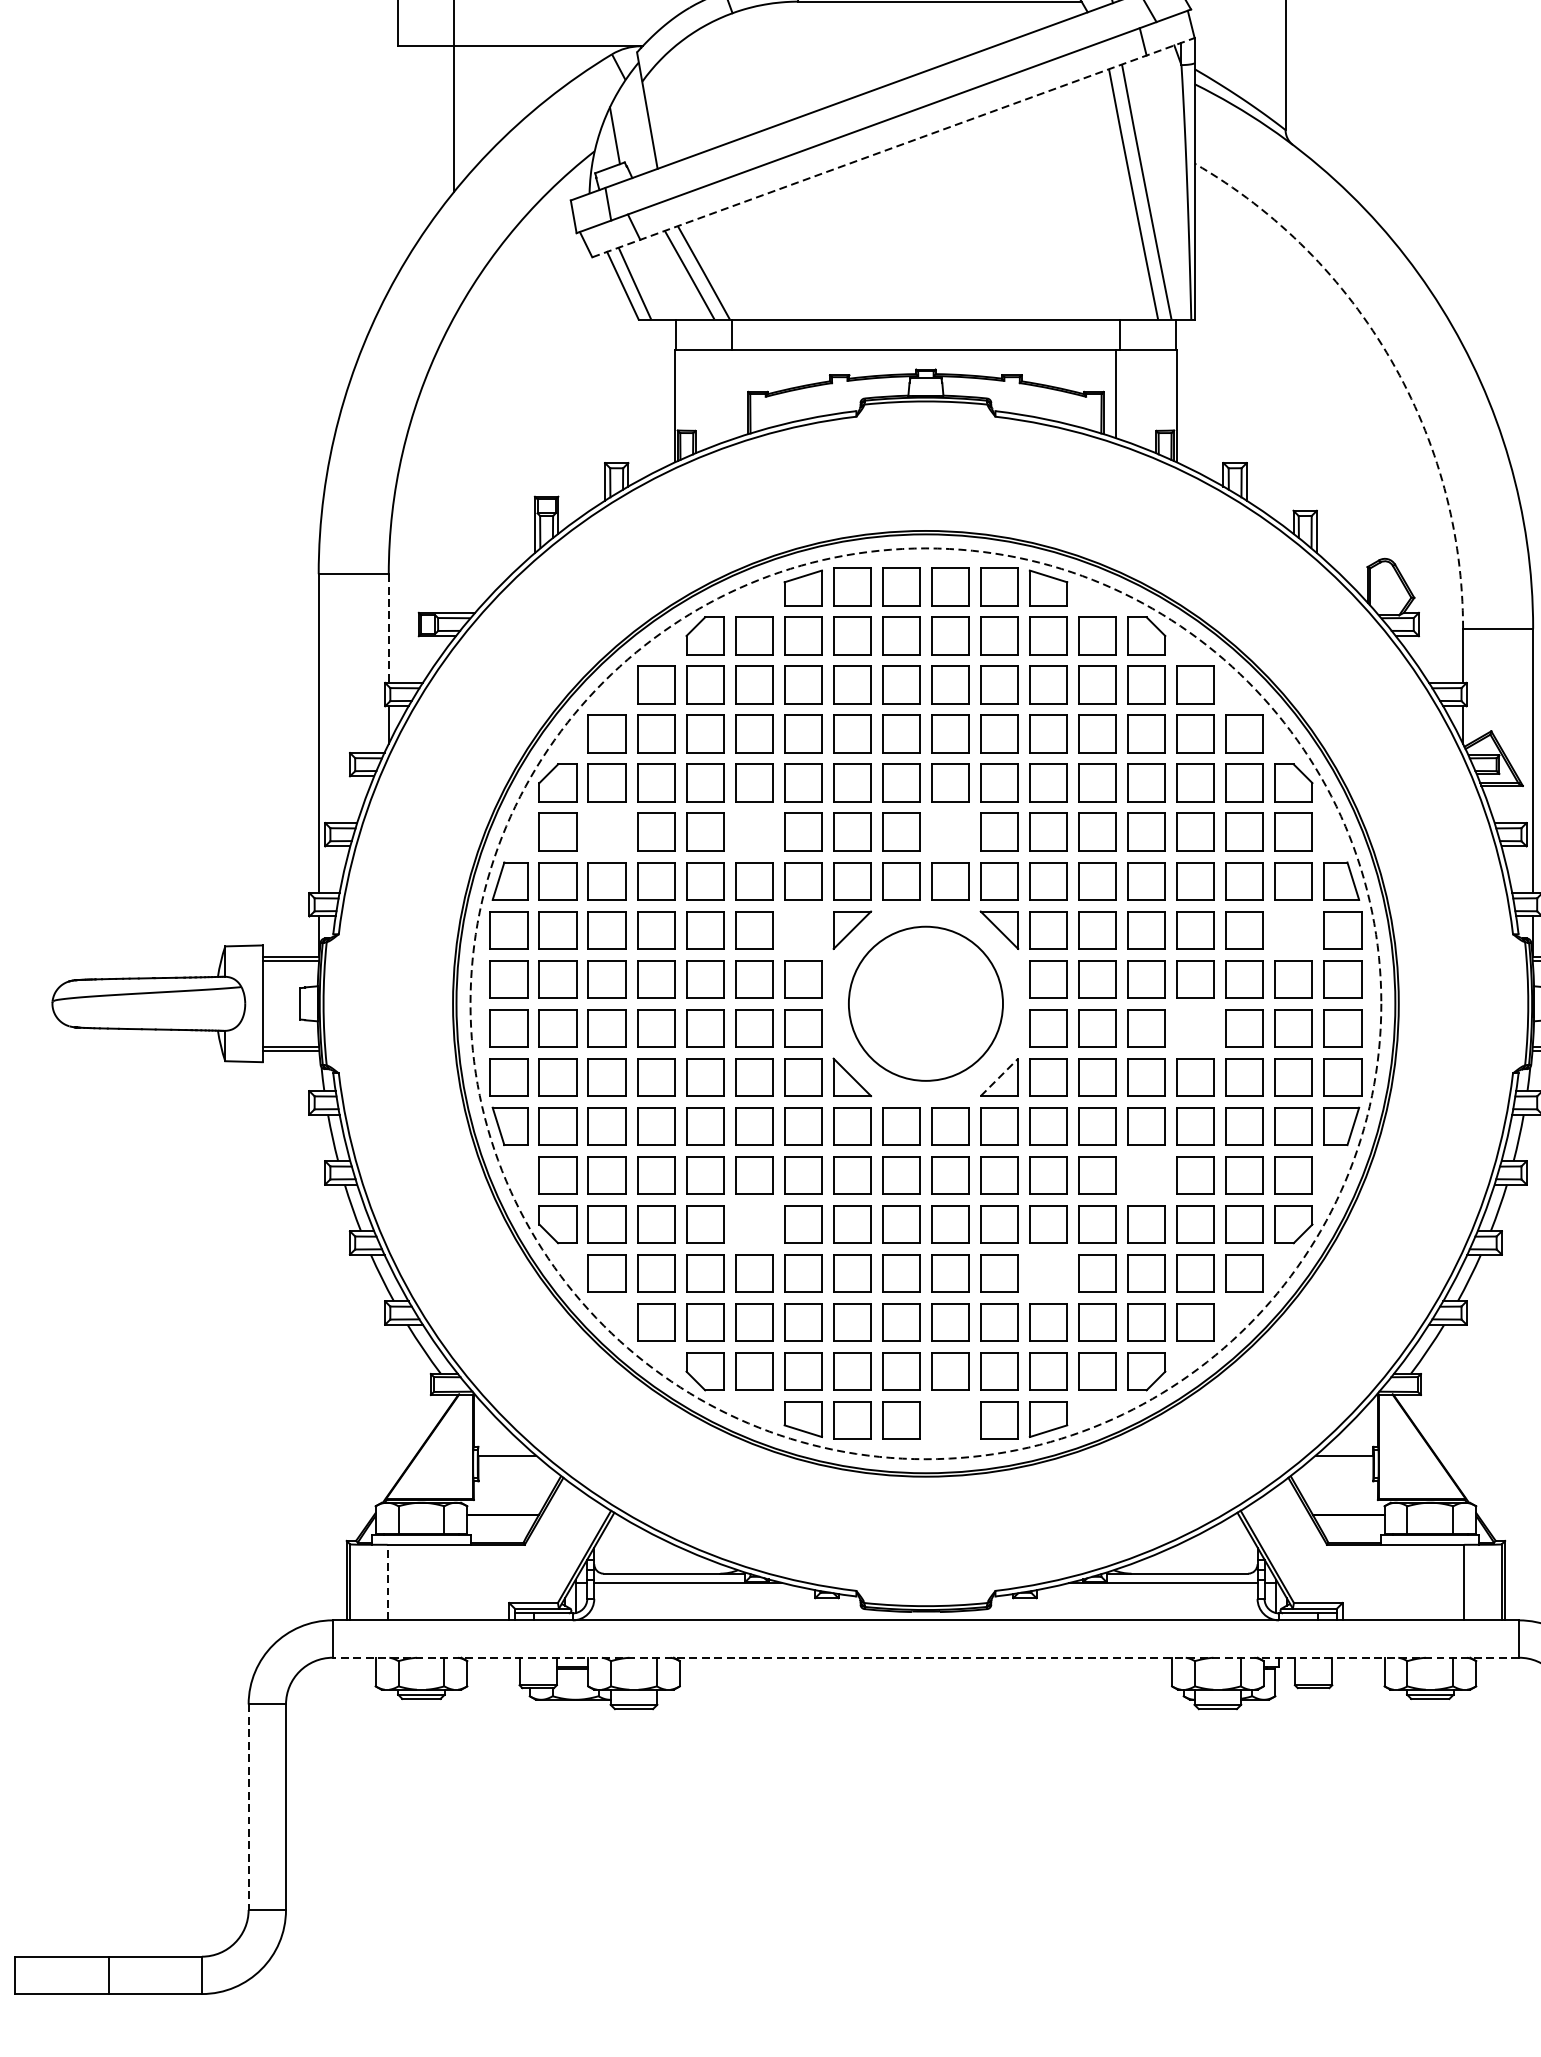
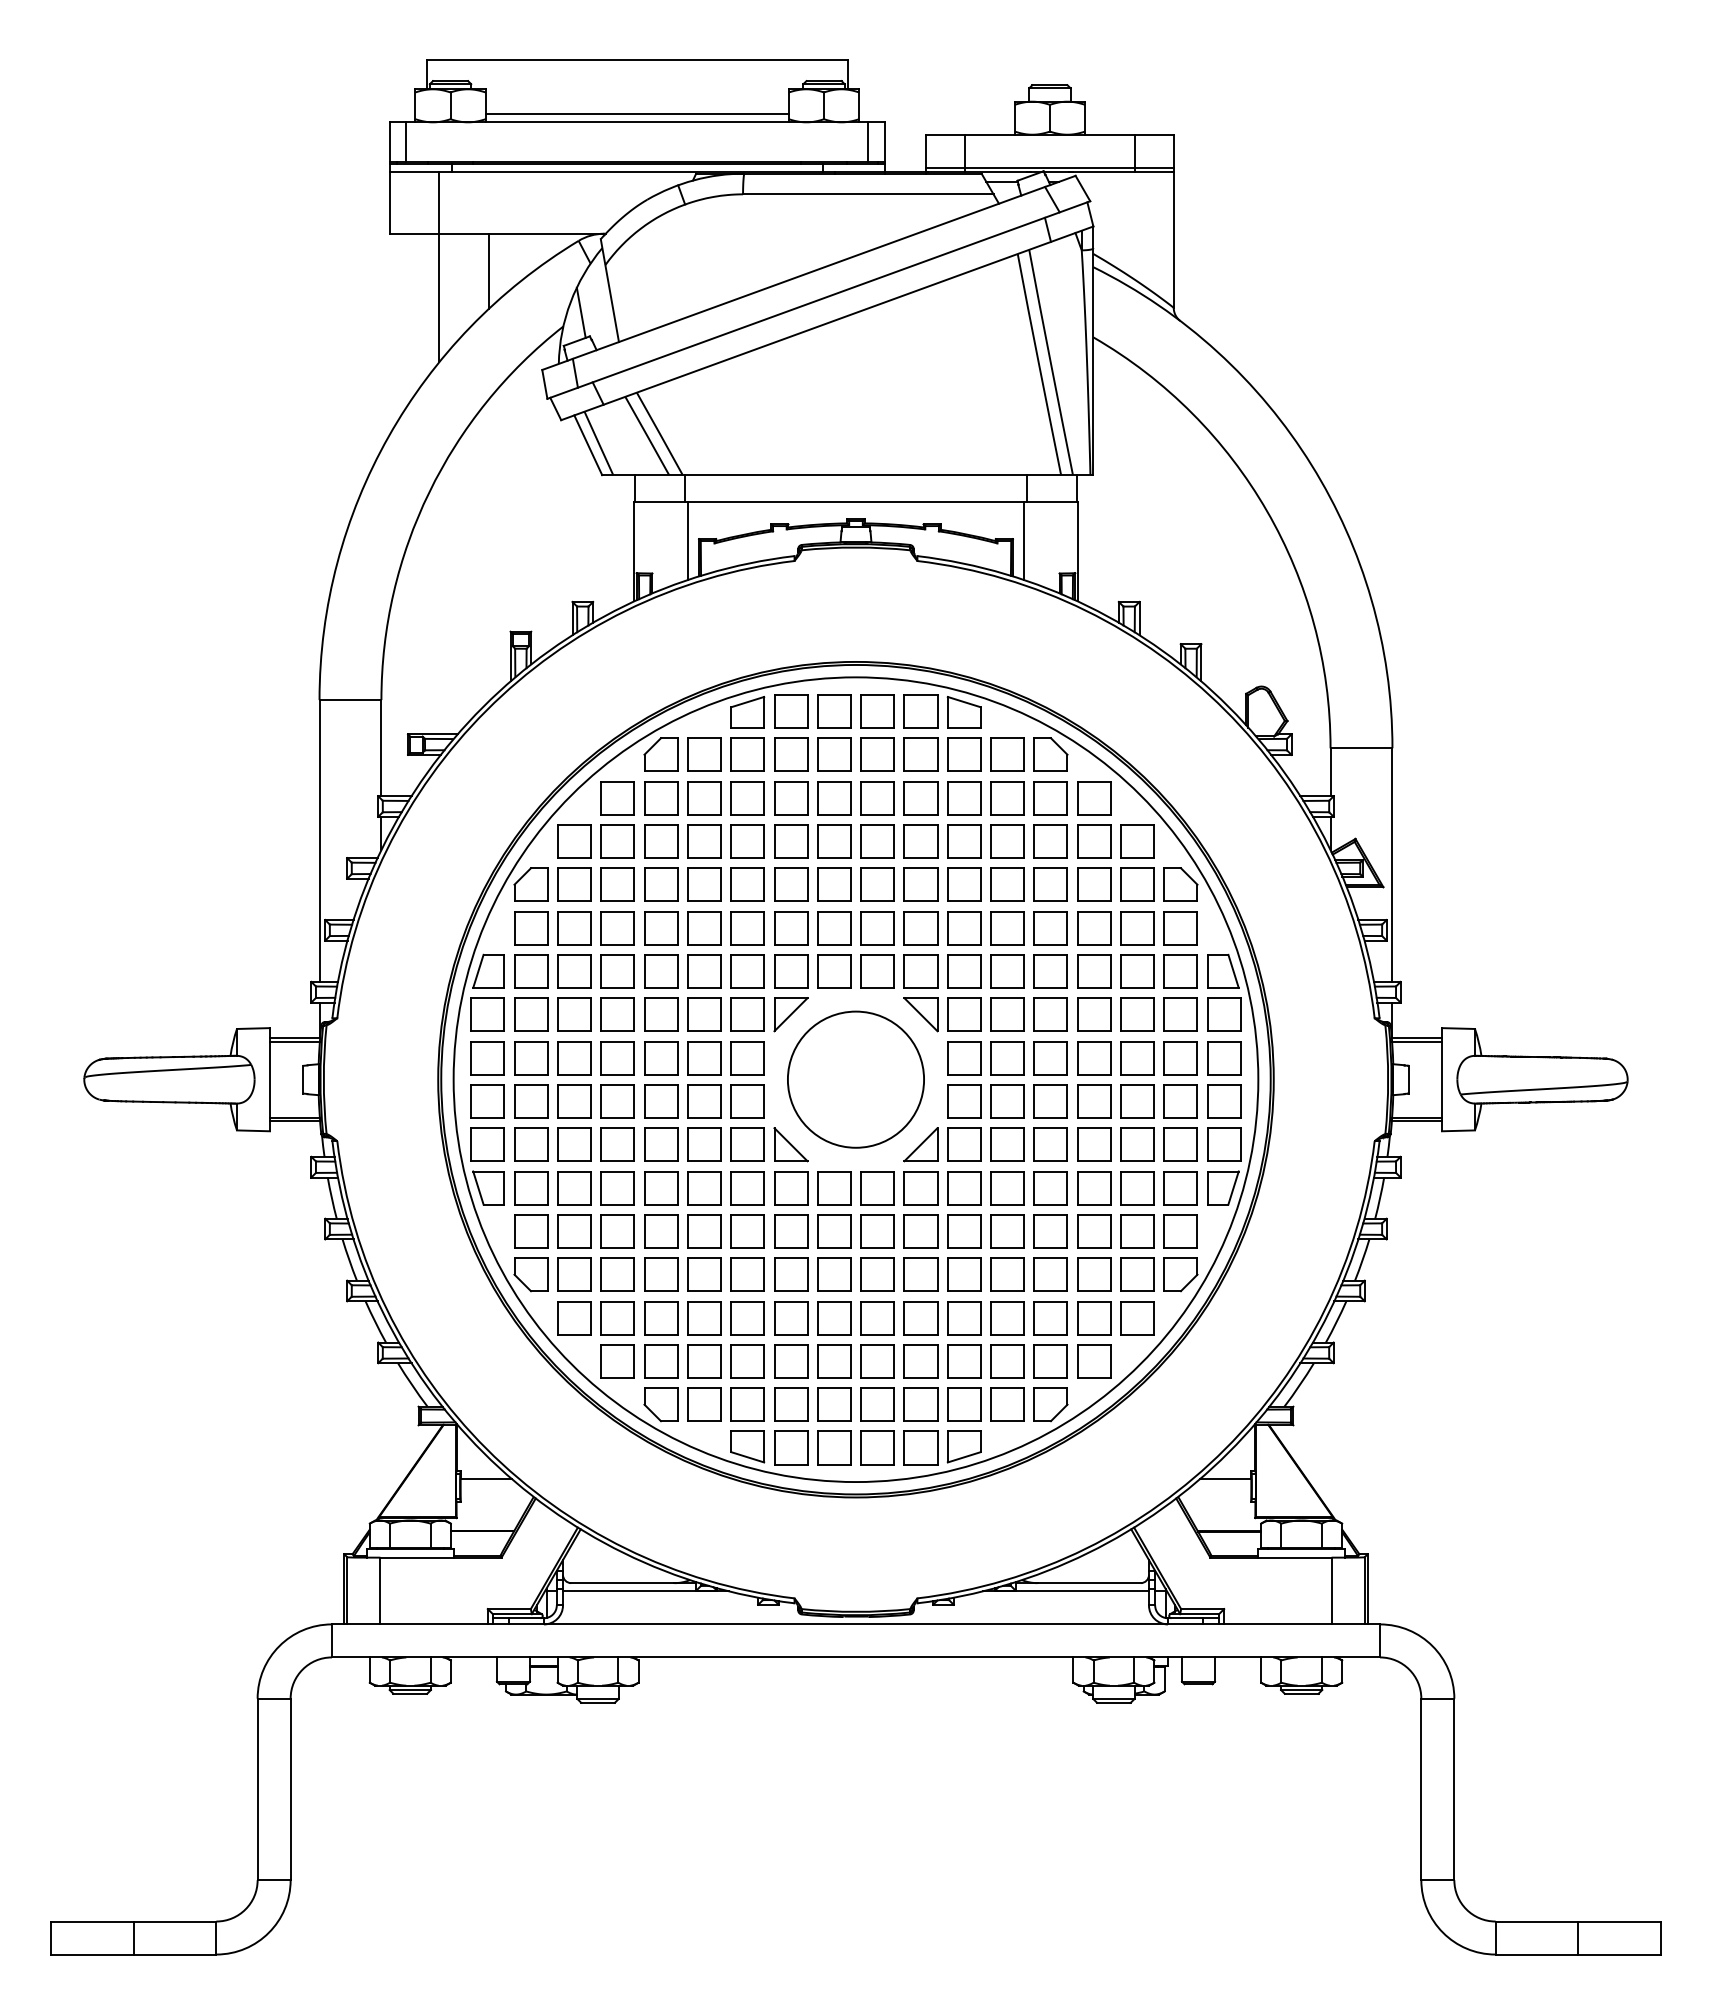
line: (509, 89) -> (488, 271), added
line: (893, 147) -> (827, 323), dashed -> solid
arc: (1391, 360) -> (1267, 511), dashed -> solid
line: (736, 393) -> (688, 540), added
line: (388, 628) -> (381, 748), dashed -> solid
part: (607, 832) -> (574, 928), added
part: (754, 832) -> (704, 928), added
part: (950, 832) -> (877, 928), added
part: (803, 930) -> (747, 1014), added
part: (1293, 930) -> (1180, 1014), added
circle: (925, 1003) -> (855, 1079), dashed -> solid
part: (1195, 1028) -> (1094, 1101), added
line: (1000, 1077) -> (921, 1144), dashed -> solid
part: (1146, 1175) -> (1050, 1231), added
part: (754, 1224) -> (704, 1274), added
part: (1048, 1274) -> (964, 1318), added
part: (950, 1420) -> (877, 1447), added
line: (387, 1581) -> (380, 1590), dashed -> solid
line: (925, 1657) -> (855, 1657), dashed -> solid
line: (248, 1807) -> (257, 1789), dashed -> solid

